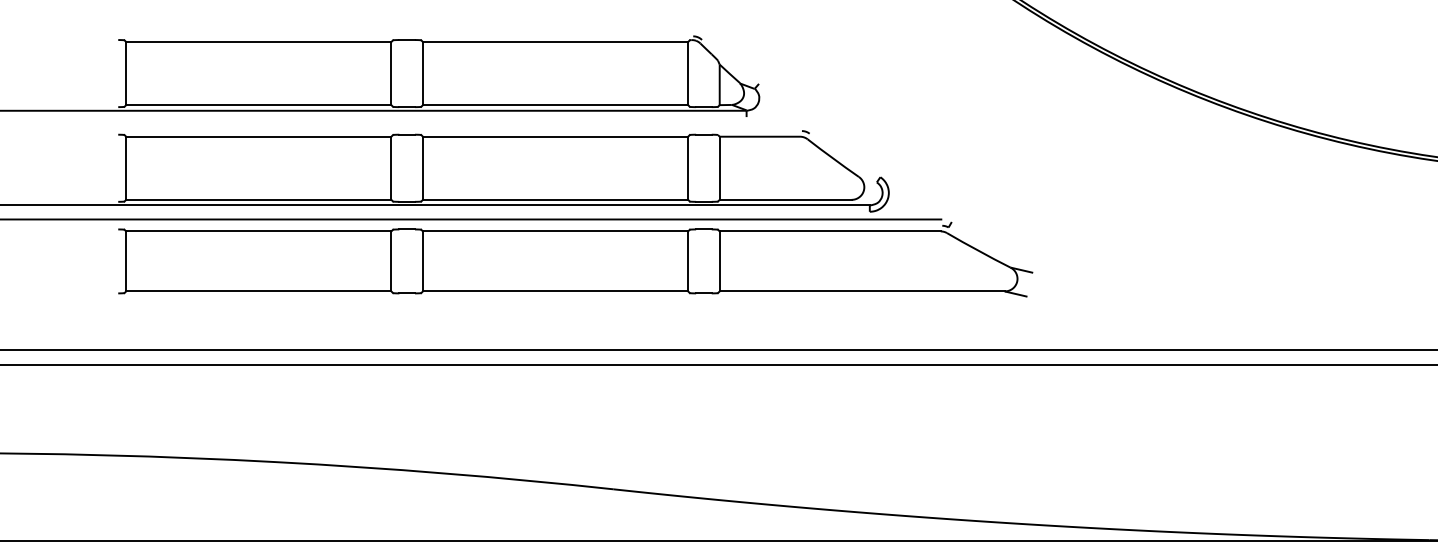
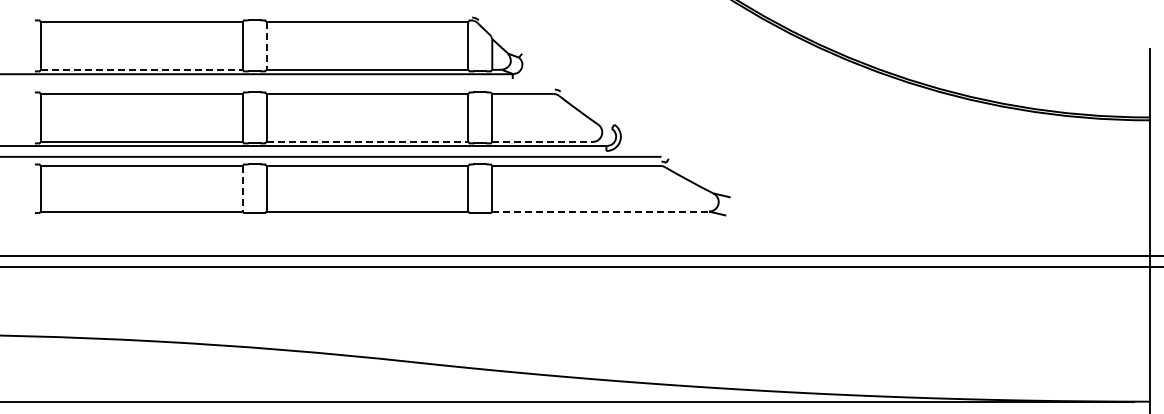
line: (422, 74) -> (266, 46), solid -> dashed
line: (258, 104) -> (141, 69), solid -> dashed
line: (555, 199) -> (367, 141), solid -> dashed
line: (785, 199) -> (542, 141), solid -> dashed
line: (391, 261) -> (242, 188), solid -> dashed
line: (863, 291) -> (601, 211), solid -> dashed

